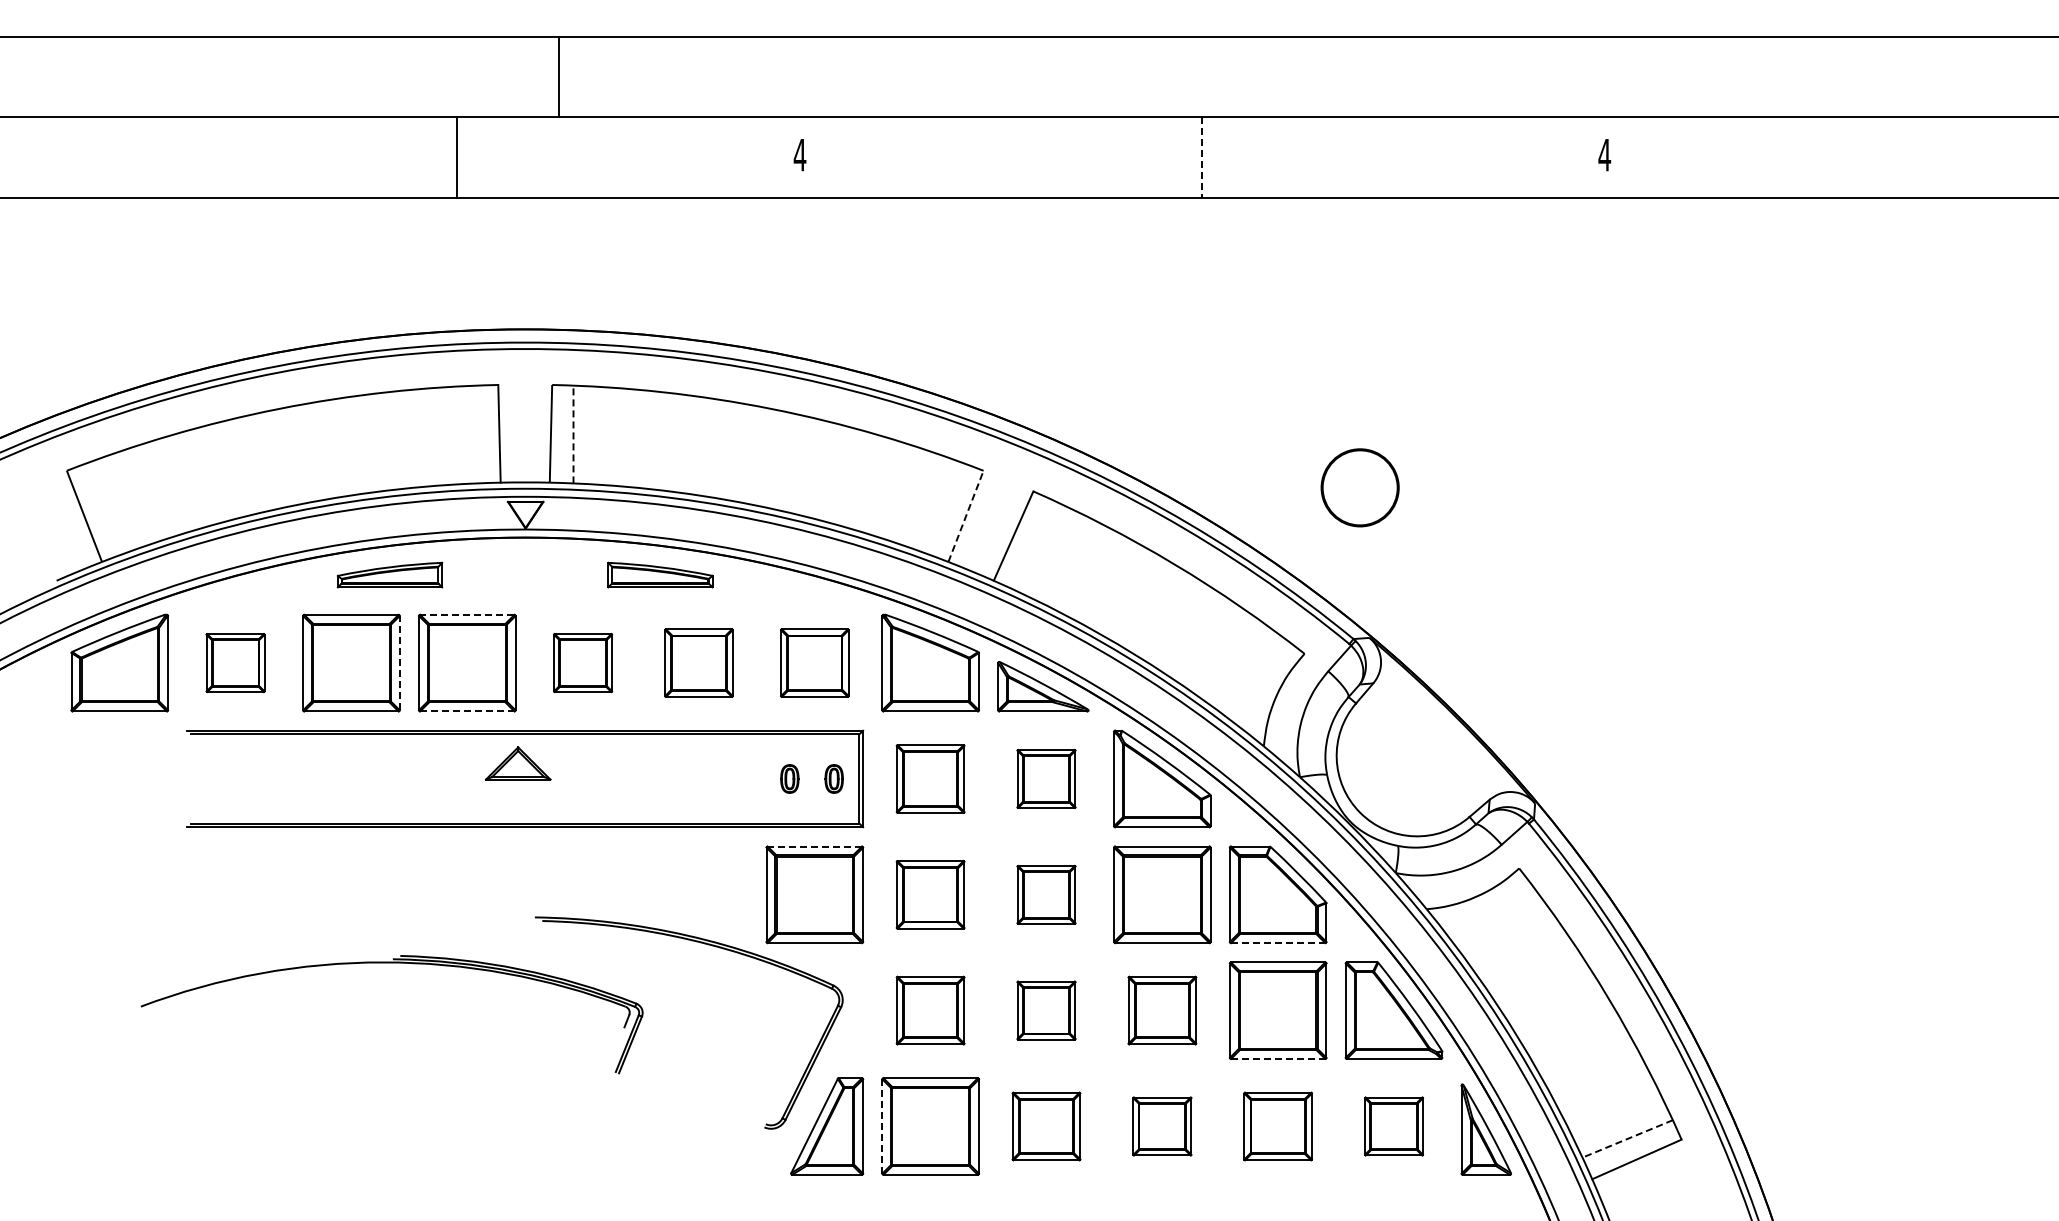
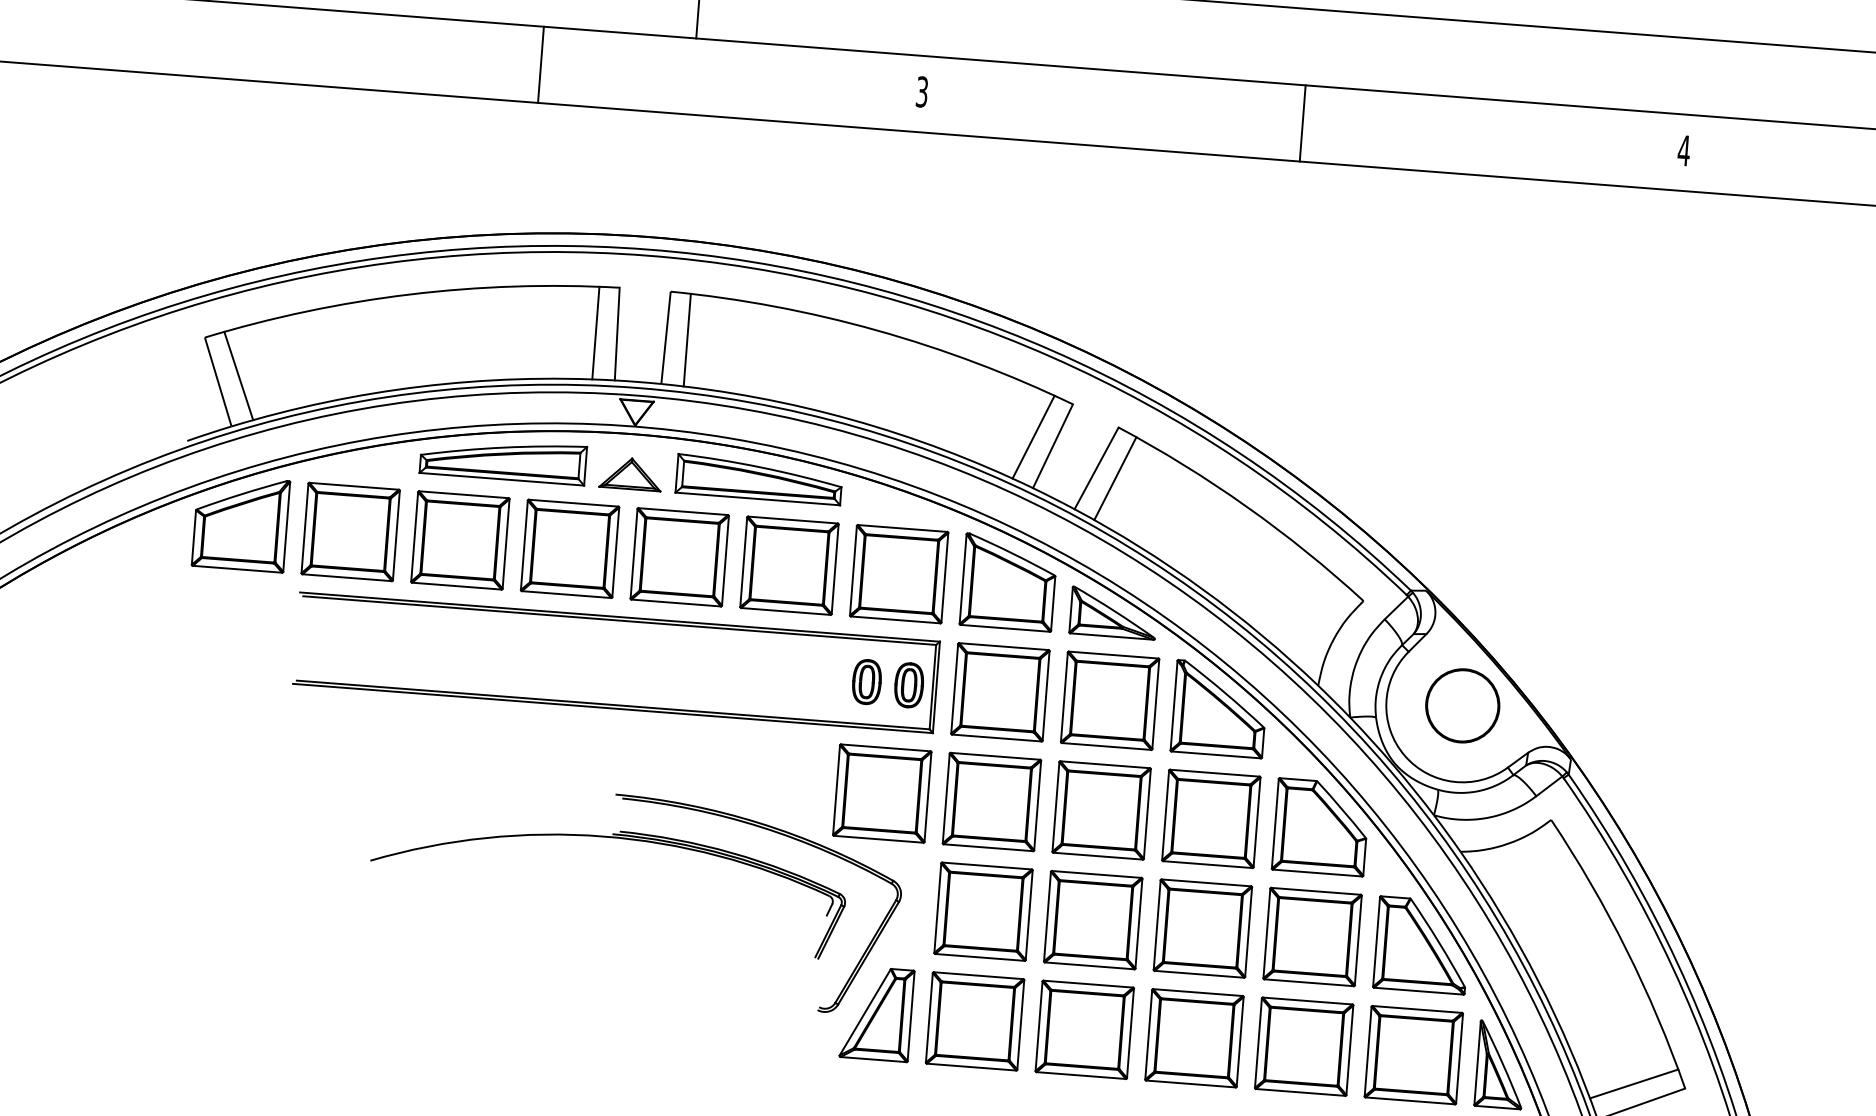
text: (799, 154) -> (921, 91), 4 -> 3
line: (456, 157) -> (540, 65), moved
line: (1202, 157) -> (1303, 123), dashed -> solid
line: (476, 434) -> (595, 333), added
line: (573, 434) -> (687, 340), dashed -> solid
circle: (1359, 487) -> (1462, 705), moved
line: (105, 508) -> (238, 376), added
line: (944, 508) -> (1033, 437), added
line: (966, 516) -> (1053, 446), dashed -> solid
line: (1033, 545) -> (1114, 478), added
part: (389, 574) -> (502, 459), size x1.67
part: (660, 574) -> (759, 479), size x1.67
line: (466, 614) -> (572, 502), dashed -> solid
part: (235, 662) -> (350, 531), size x1.67
line: (399, 662) -> (505, 543), dashed -> solid
part: (582, 662) -> (679, 556), size x1.67
part: (698, 662) -> (789, 565), size x1.43
part: (814, 662) -> (898, 573), size x1.43
line: (467, 711) -> (566, 594), dashed -> solid
part: (517, 763) -> (630, 473), moved
part: (789, 778) -> (866, 681), size x1.67
part: (833, 778) -> (908, 684), size x1.67
part: (930, 778) -> (1000, 691), size x1.43
part: (1046, 778) -> (1110, 700), size x1.67
line: (814, 846) -> (885, 747), dashed -> solid
part: (930, 894) -> (991, 801), size x1.43
part: (1046, 894) -> (1101, 810), size x1.67
line: (1278, 943) -> (1317, 873), dashed -> solid
part: (391, 963) -> (610, 838), moved
part: (930, 1010) -> (983, 911), size x1.43
part: (1046, 1010) -> (1093, 919), size x1.67
part: (1162, 1010) -> (1203, 928), size x1.43
line: (1278, 1058) -> (1309, 982), dashed -> solid
part: (1046, 1126) -> (1084, 1029), size x1.43
part: (1162, 1126) -> (1194, 1038), size x1.67
part: (1277, 1126) -> (1303, 1046), size x1.43
part: (1393, 1126) -> (1413, 1055), size x1.67
line: (882, 1127) -> (929, 1018), dashed -> solid
line: (1627, 1138) -> (1634, 1083), dashed -> solid

